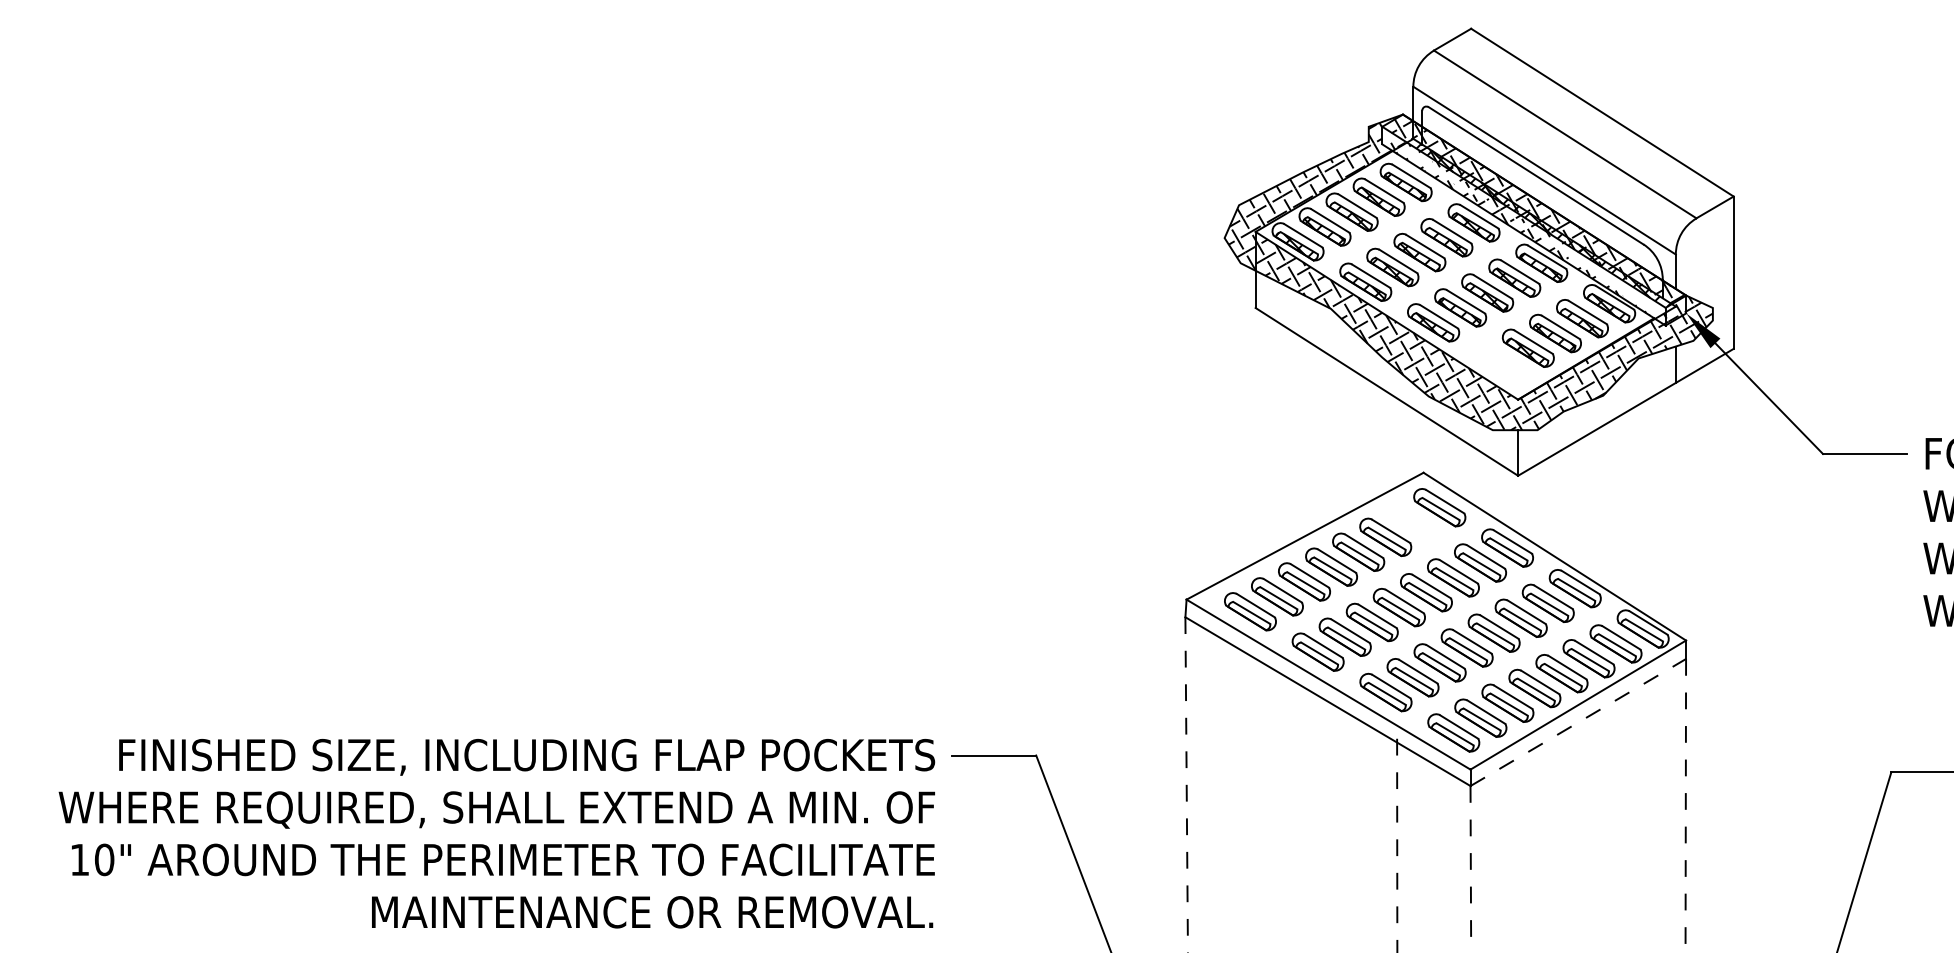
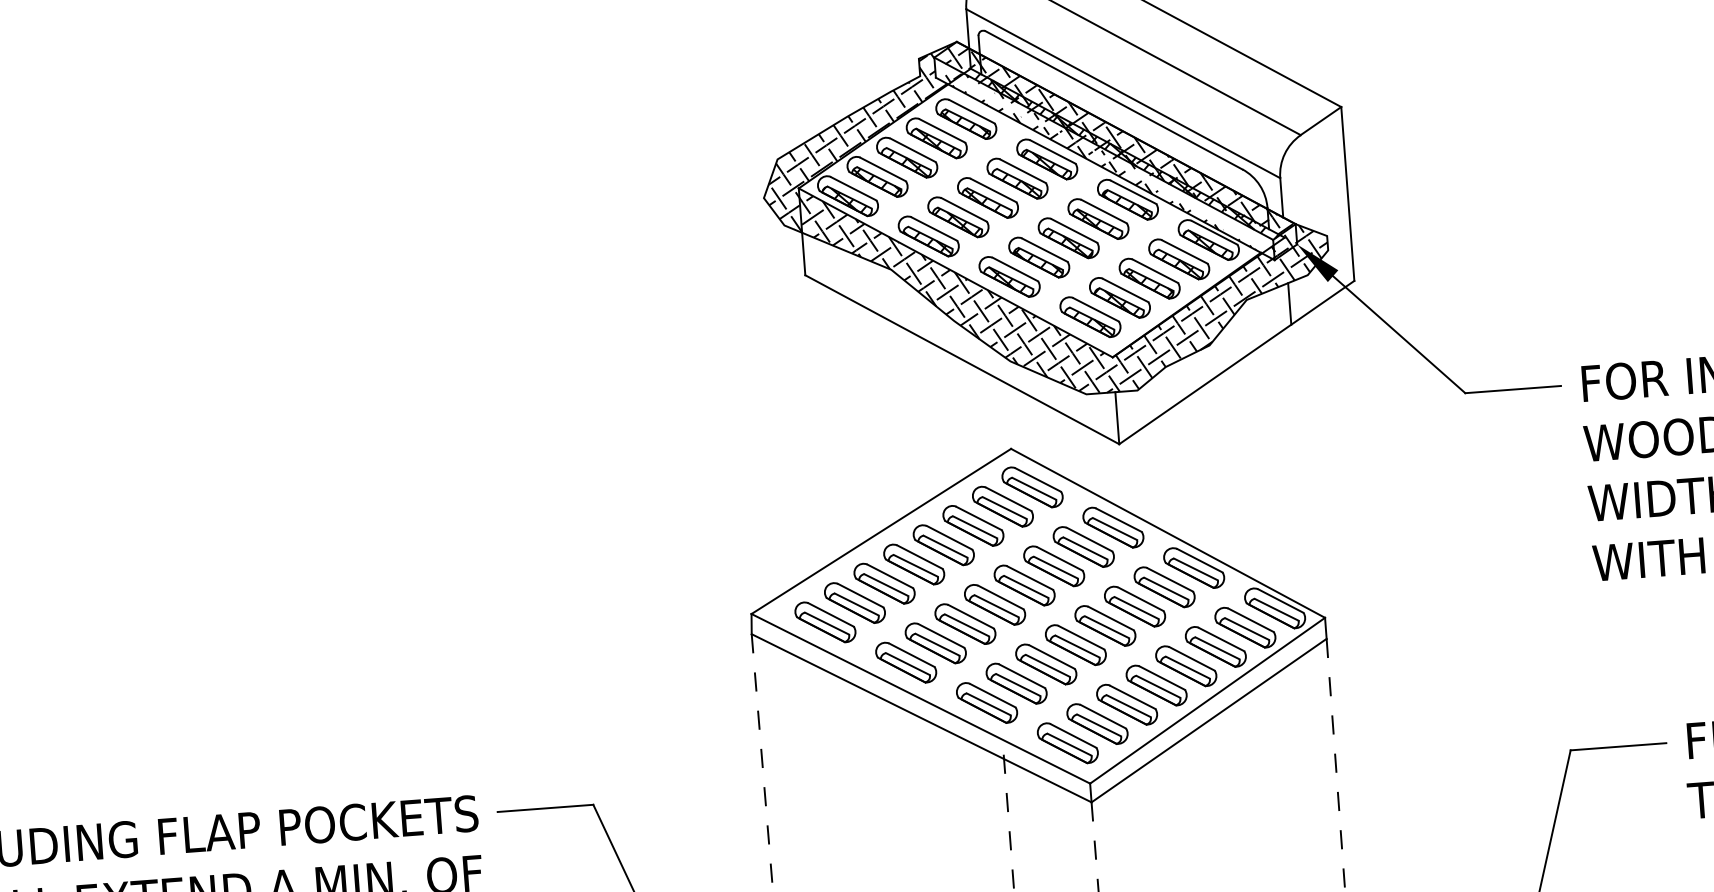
part: (1501, 362) -> (1090, 316), added
part: (1412, 522) -> (1002, 506), added
line: (1578, 722) -> (1209, 720), dashed -> solid

